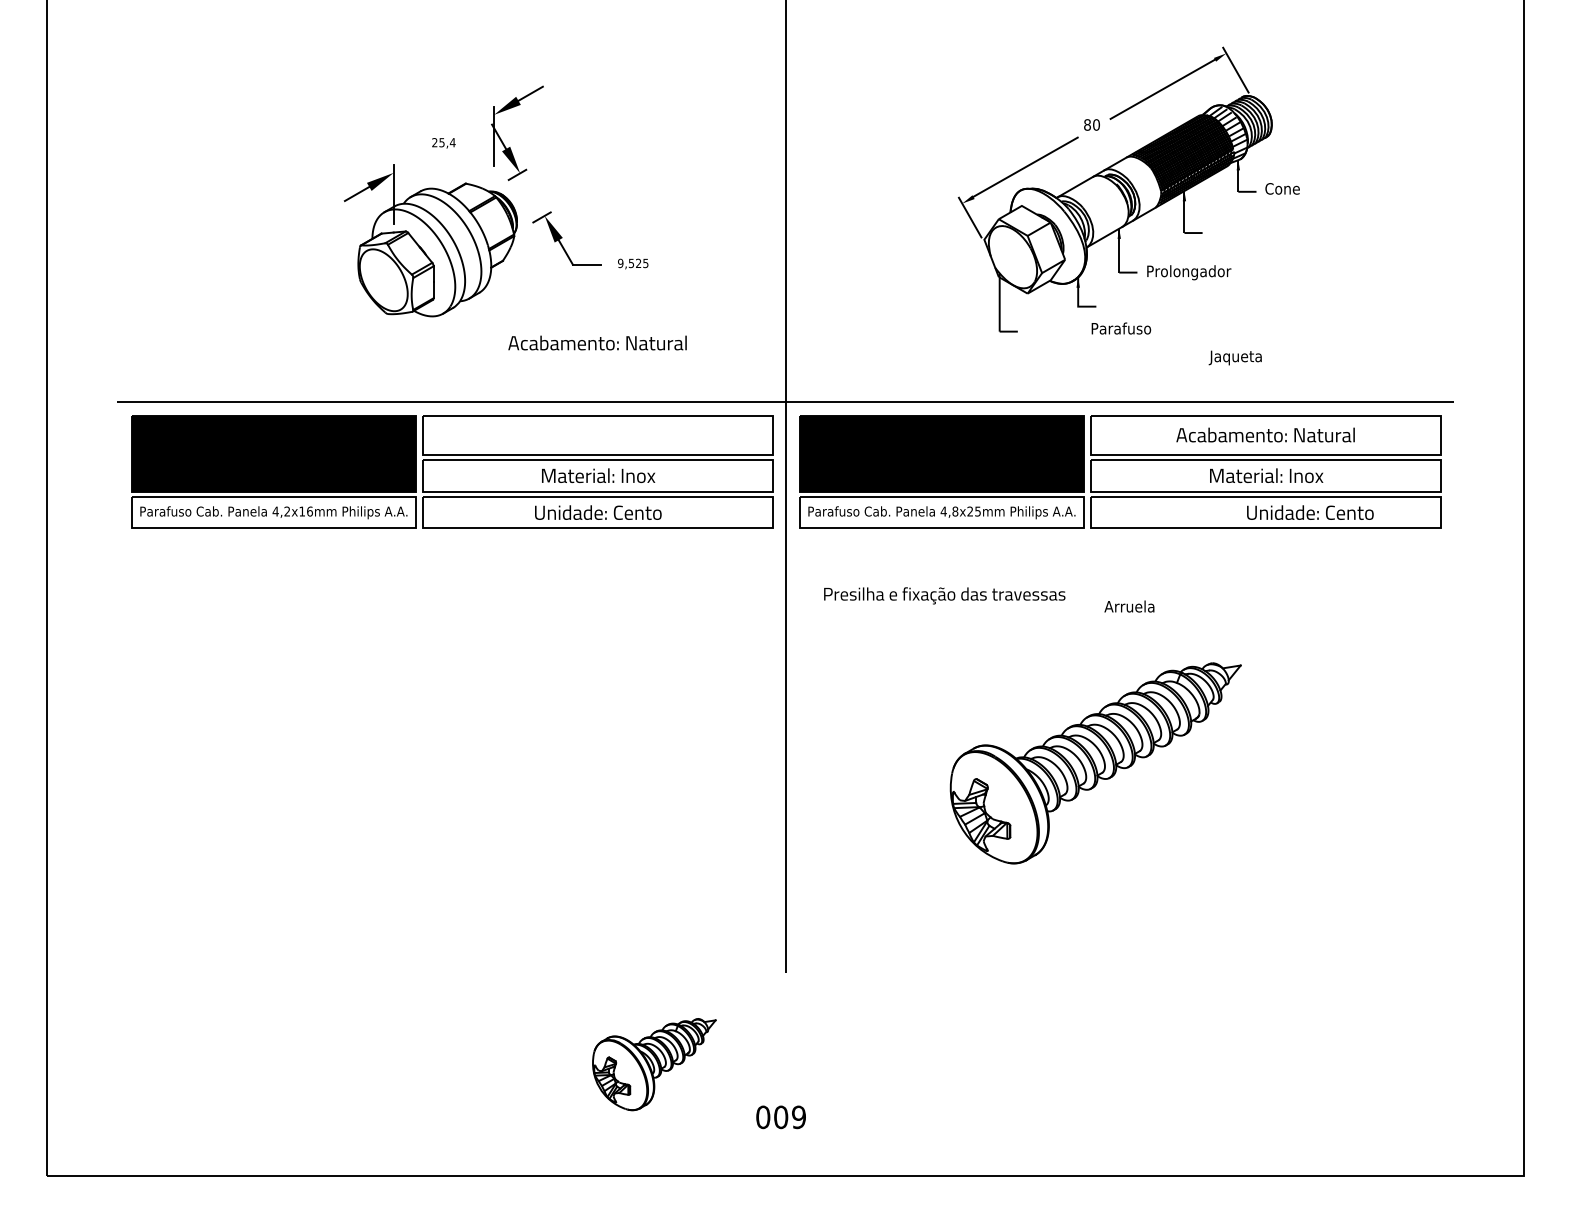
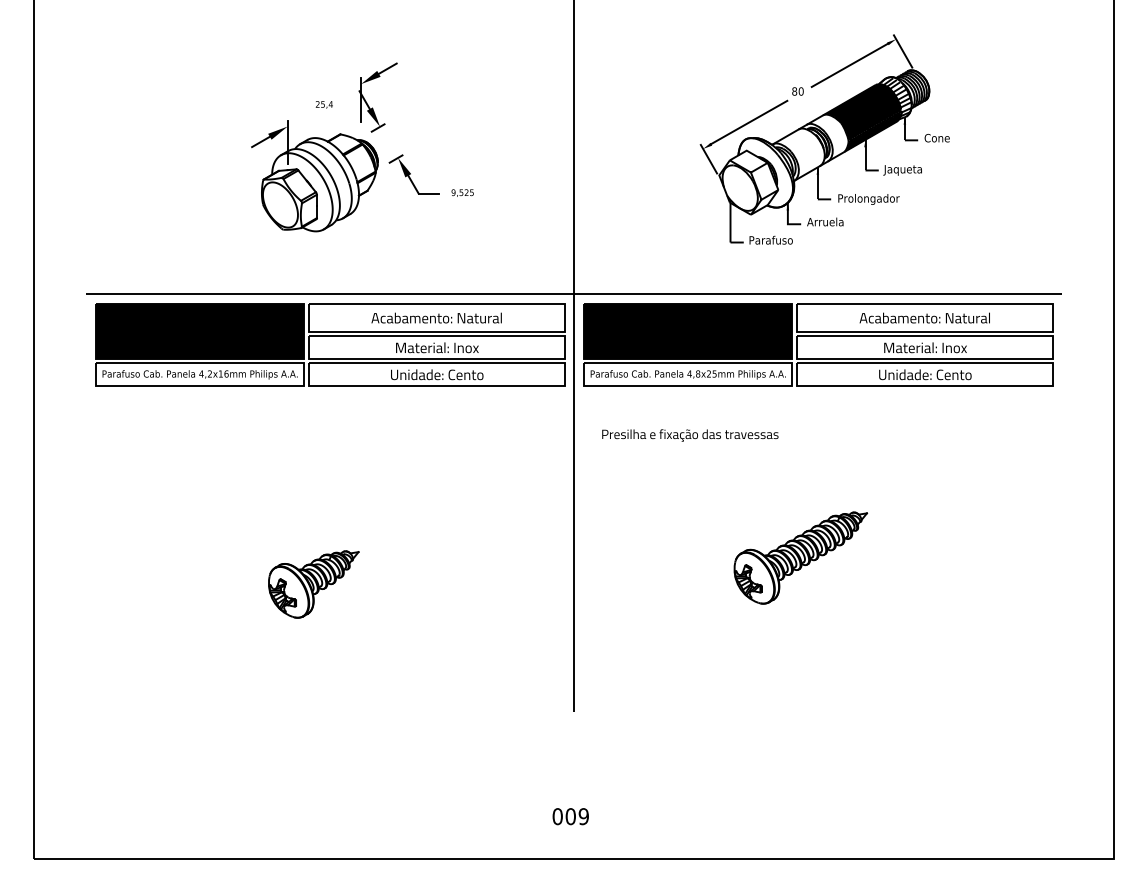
text: (1121, 328) -> (771, 240), moved
text: (597, 342) -> (436, 317), moved
text: (1234, 357) -> (902, 170), moved
text: (1310, 512) -> (925, 374), moved
text: (1129, 606) -> (825, 221), moved
part: (1095, 763) -> (800, 558), size x0.62
part: (654, 1064) -> (313, 584), moved

